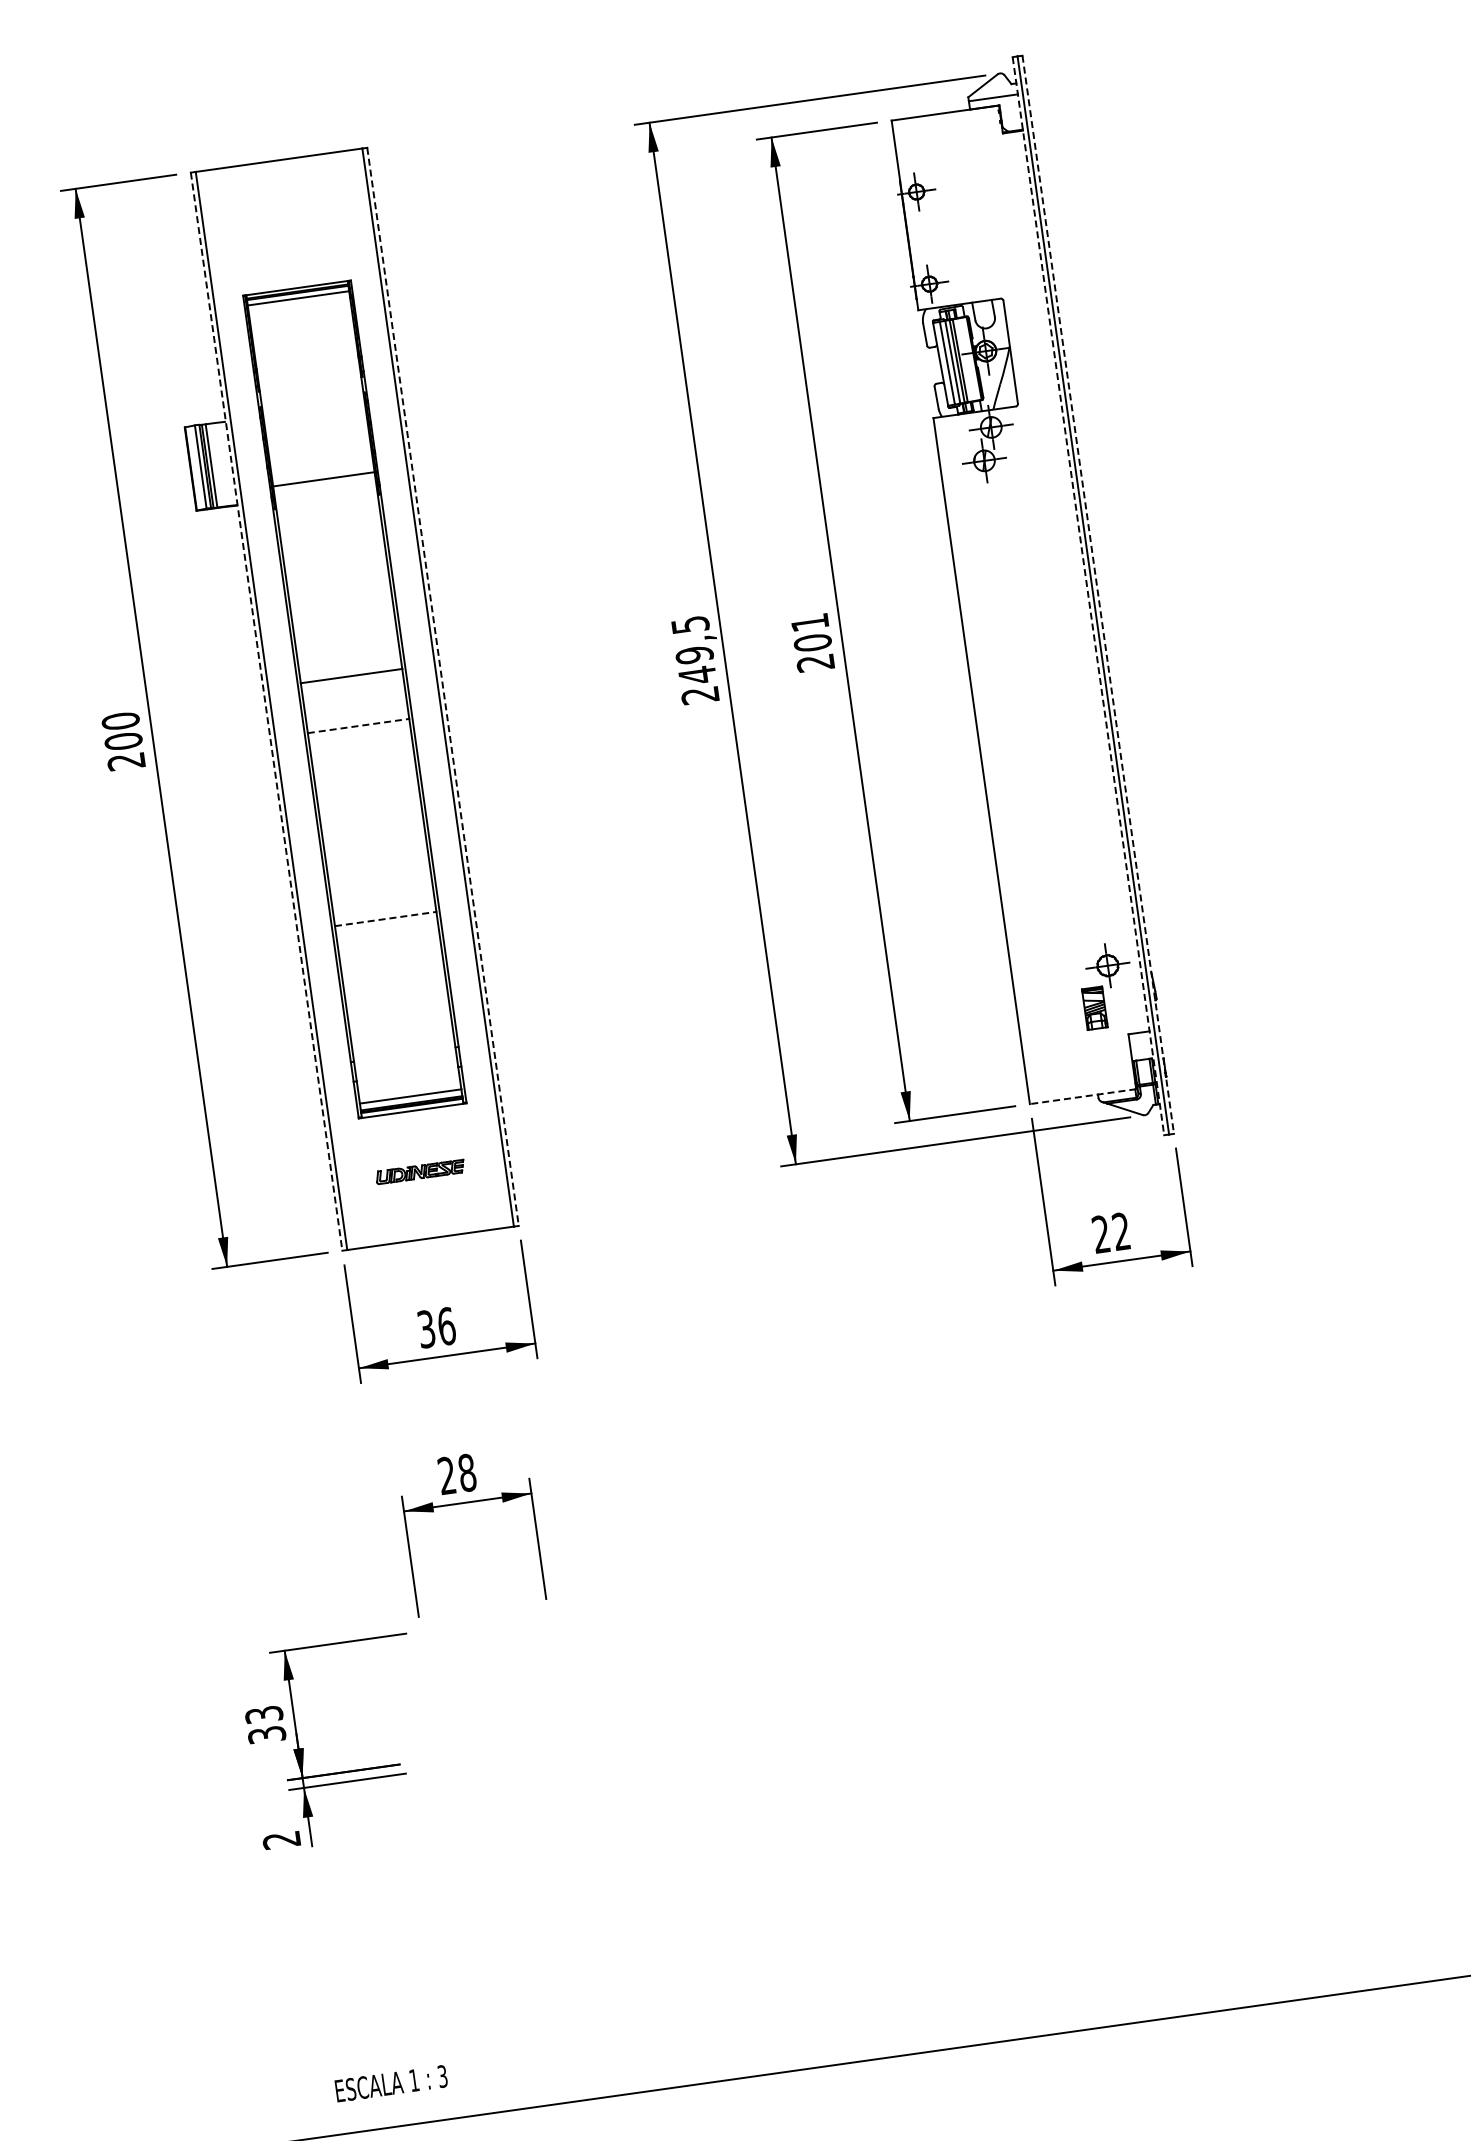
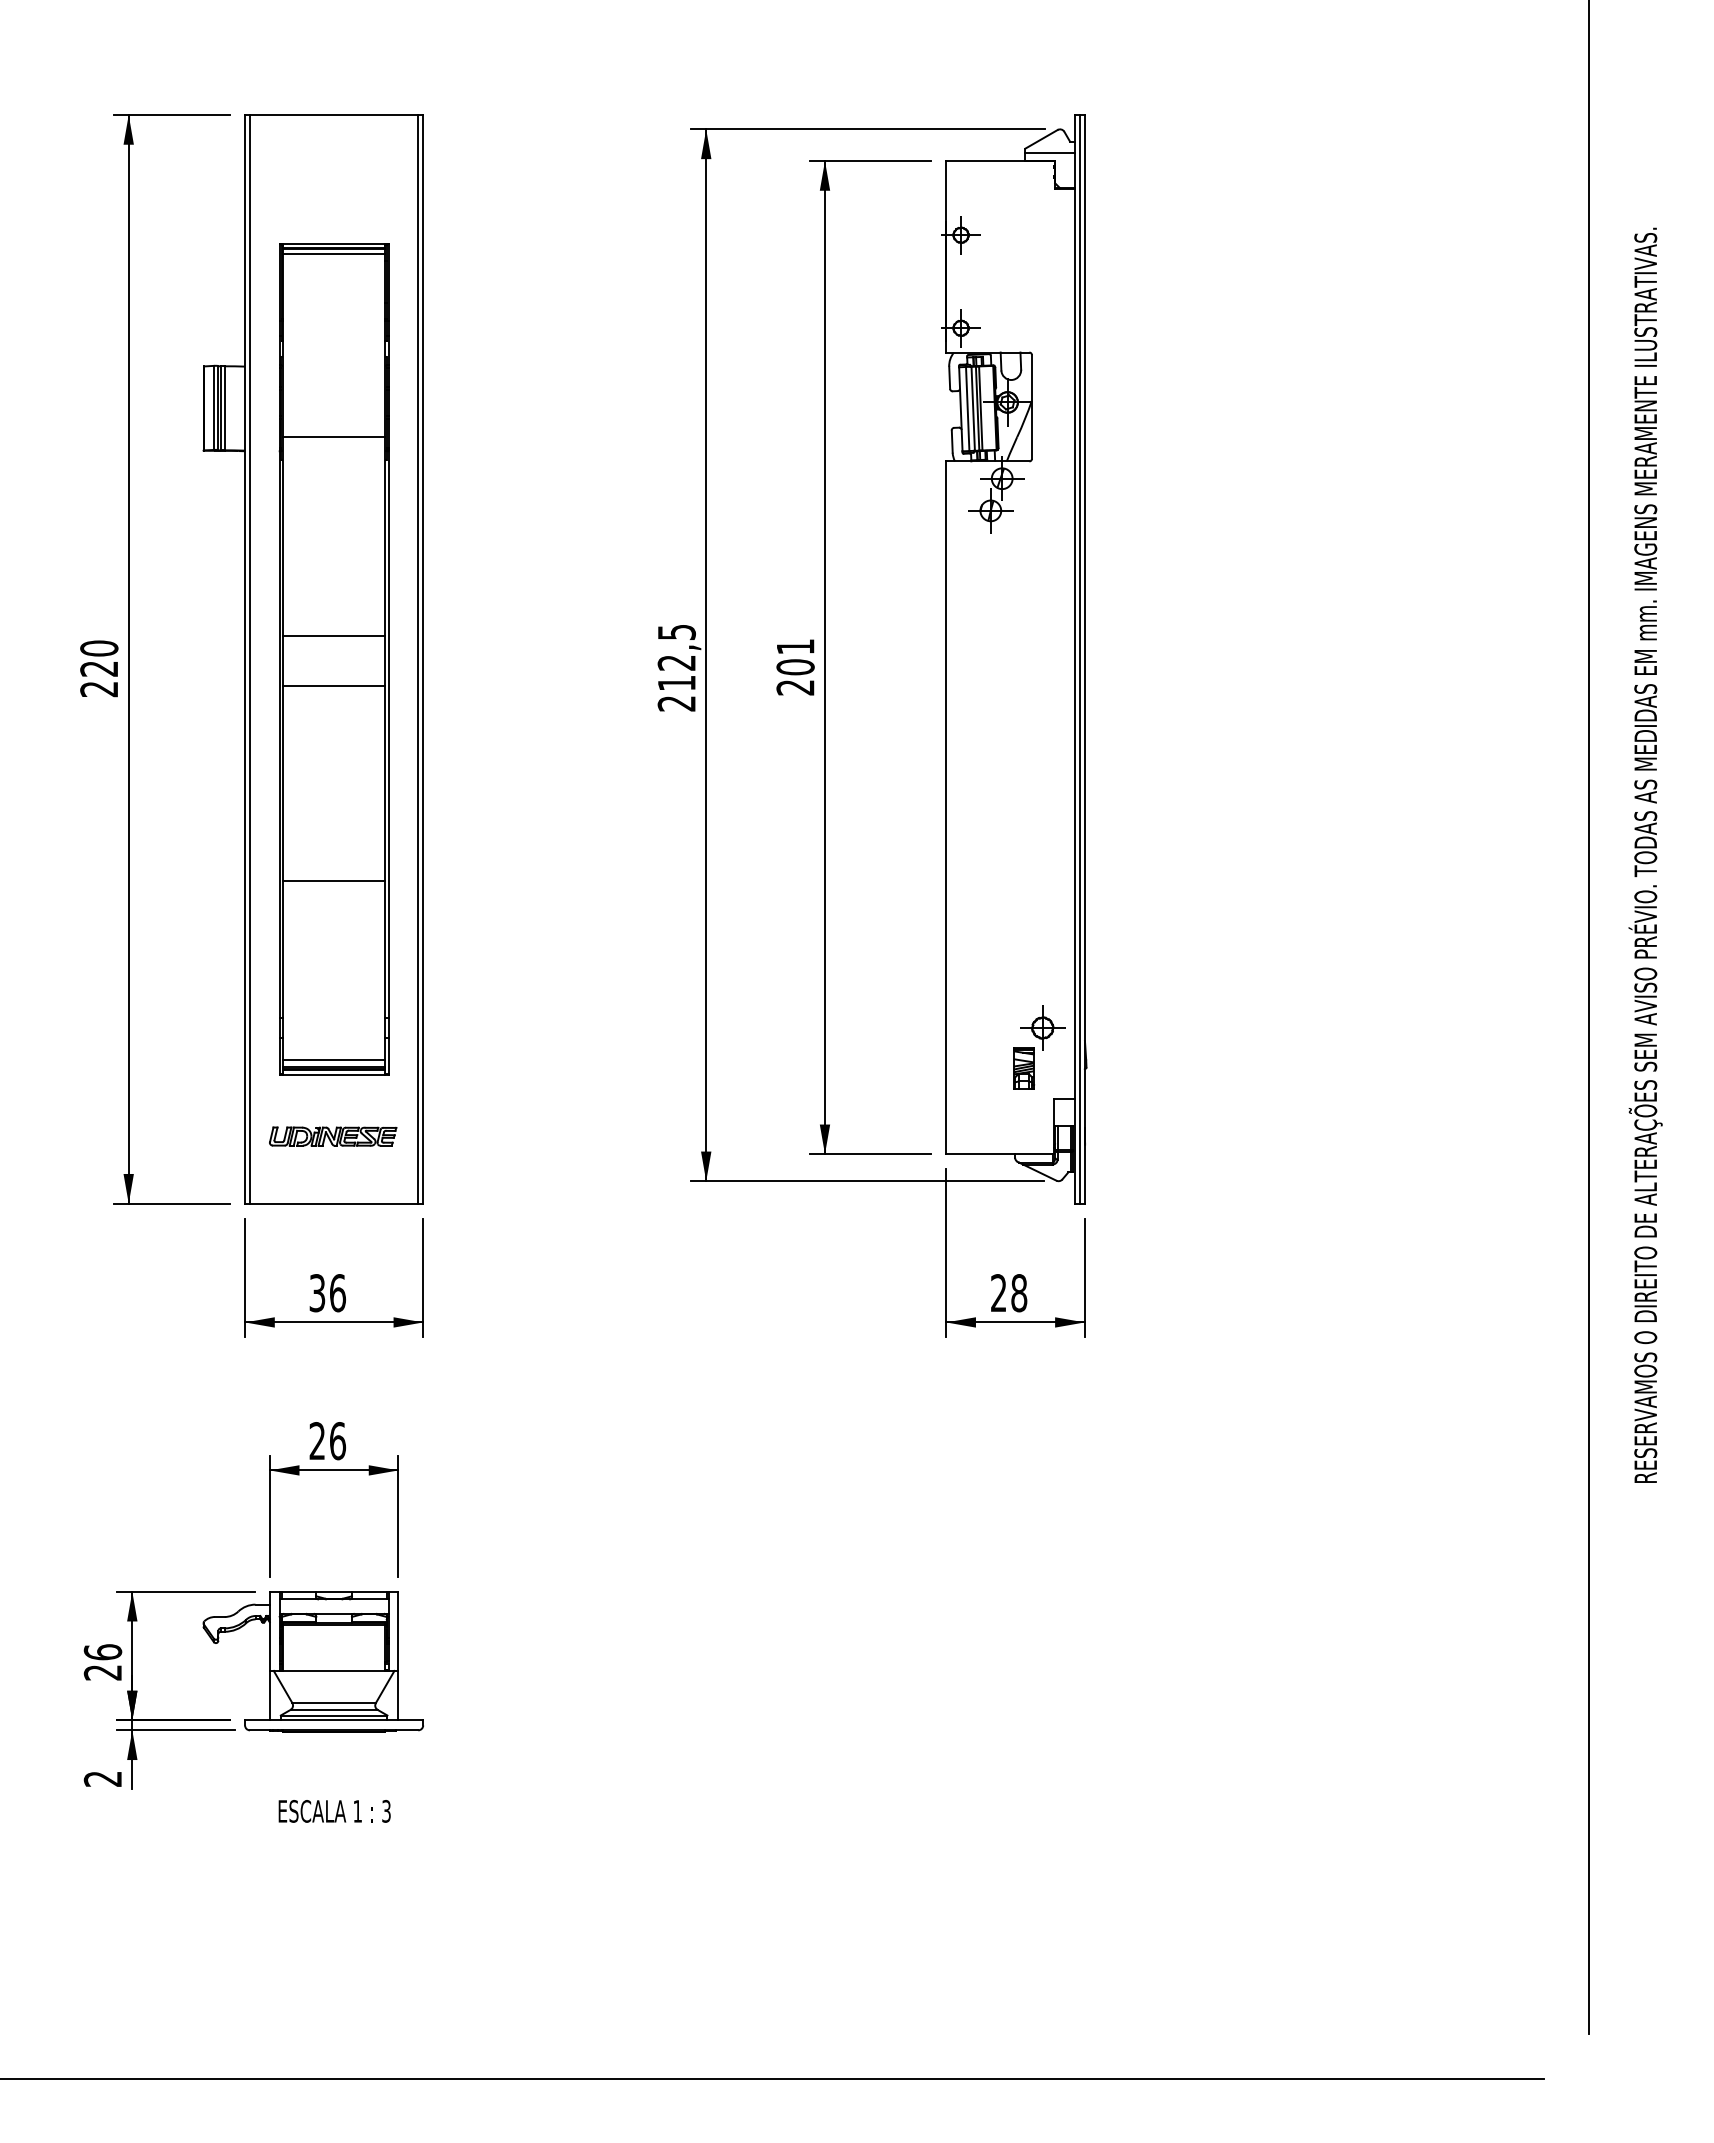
line: (1097, 594) -> (1084, 659), dashed -> solid
line: (1088, 596) -> (1074, 659), dashed -> solid
text: (695, 665) -> (676, 673), 249,5 -> 212,5
line: (443, 686) -> (423, 659), dashed -> solid
line: (267, 711) -> (245, 659), dashed -> solid
line: (358, 726) -> (334, 686), dashed -> solid
text: (123, 740) -> (99, 668), 200 -> 220
line: (386, 919) -> (334, 881), dashed -> solid
line: (1082, 1097) -> (999, 1154), dashed -> solid
part: (420, 1171) -> (333, 1136), size x1.43
text: (1121, 1231) -> (1019, 1293), 22 -> 28
text: (468, 1473) -> (338, 1441), 28 -> 26
part: (472, 1694) -> (312, 1661), added
text: (265, 1724) -> (102, 1662), 33 -> 26
text: (391, 2083) -> (334, 1811), moved

